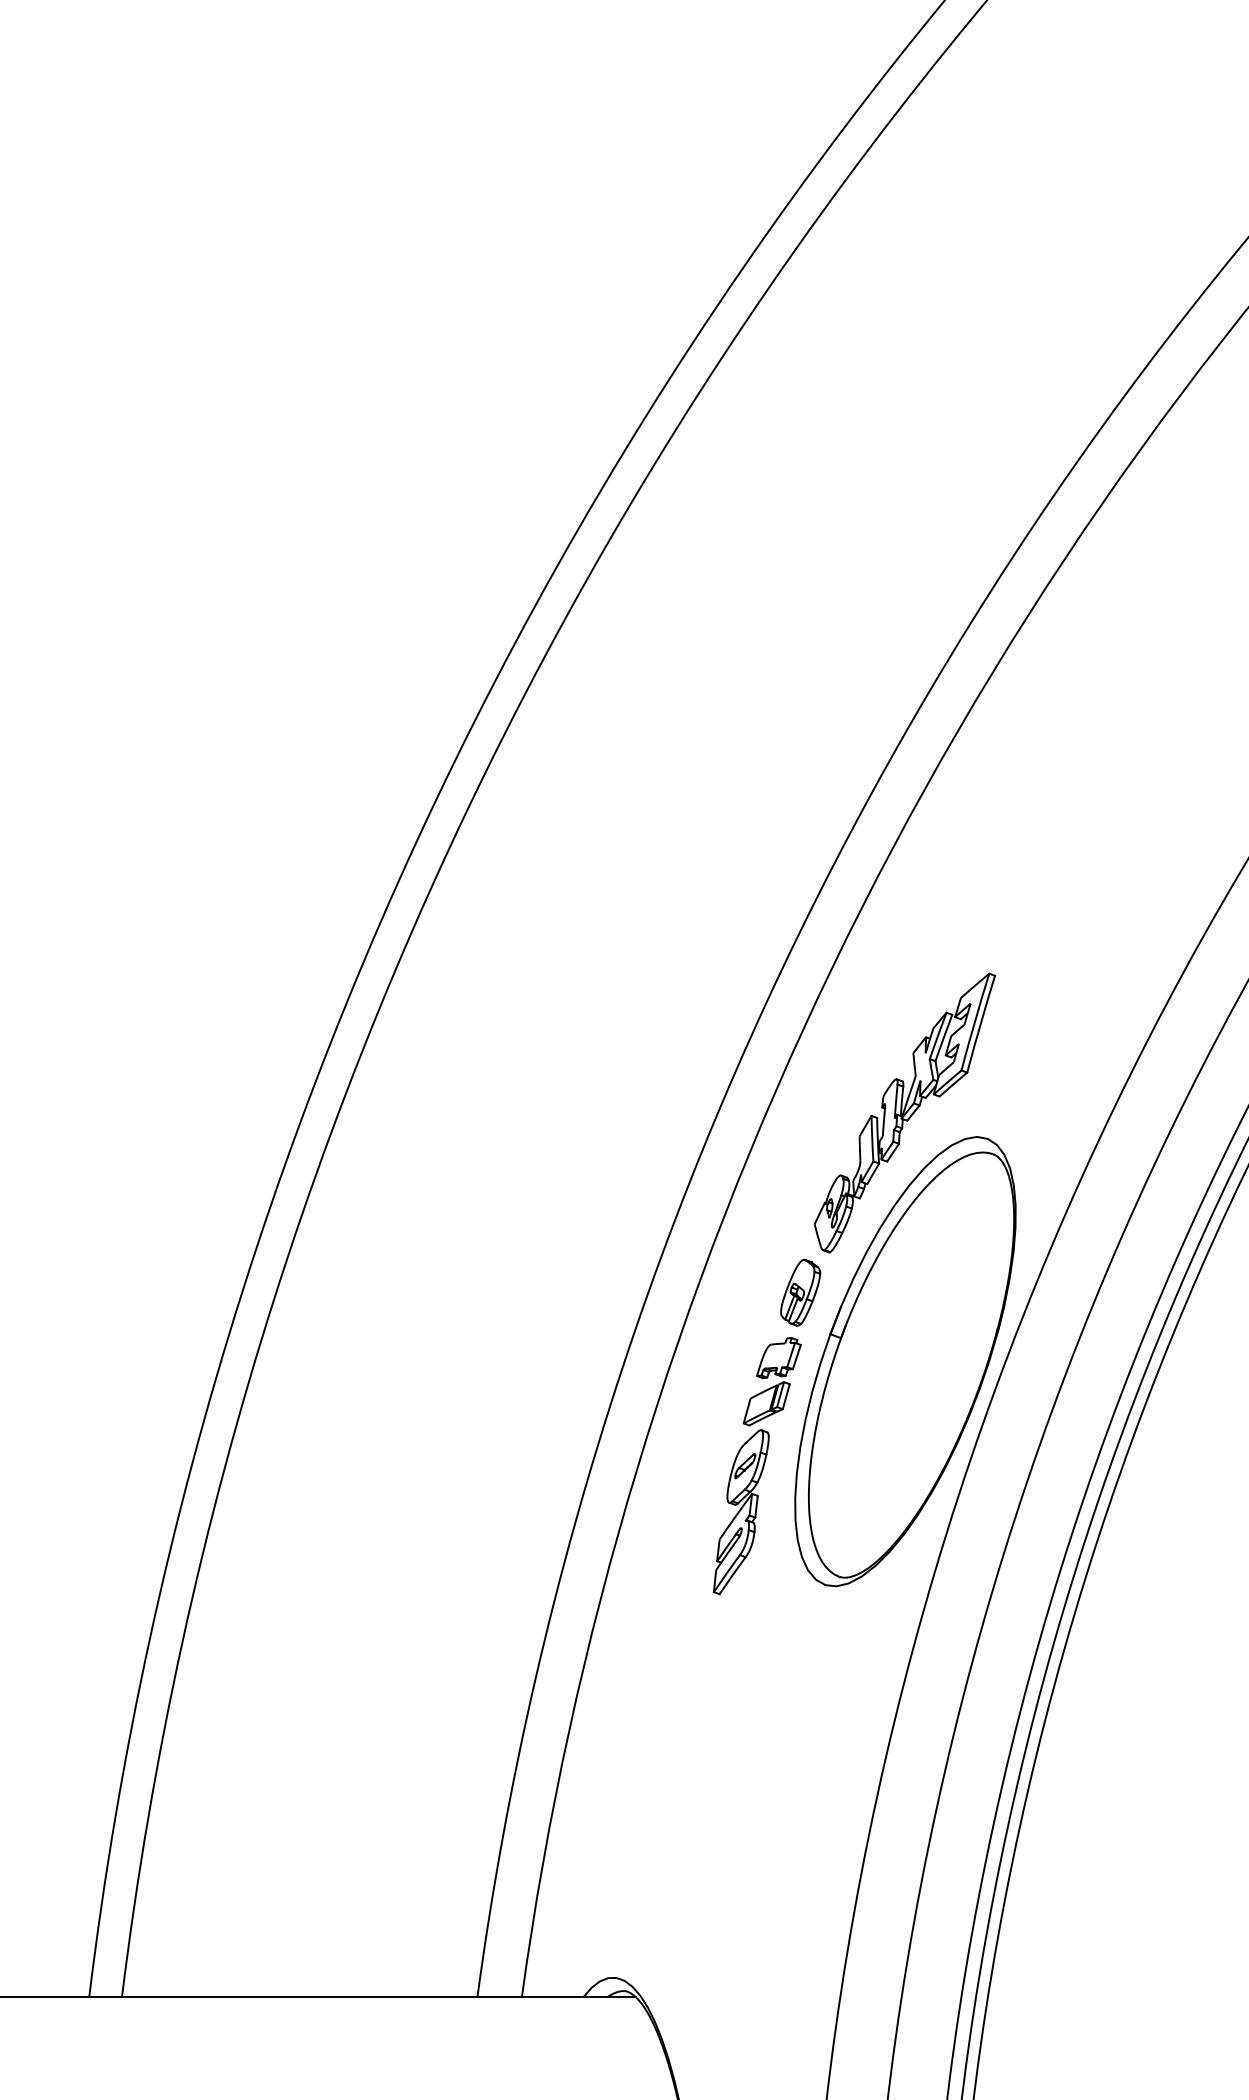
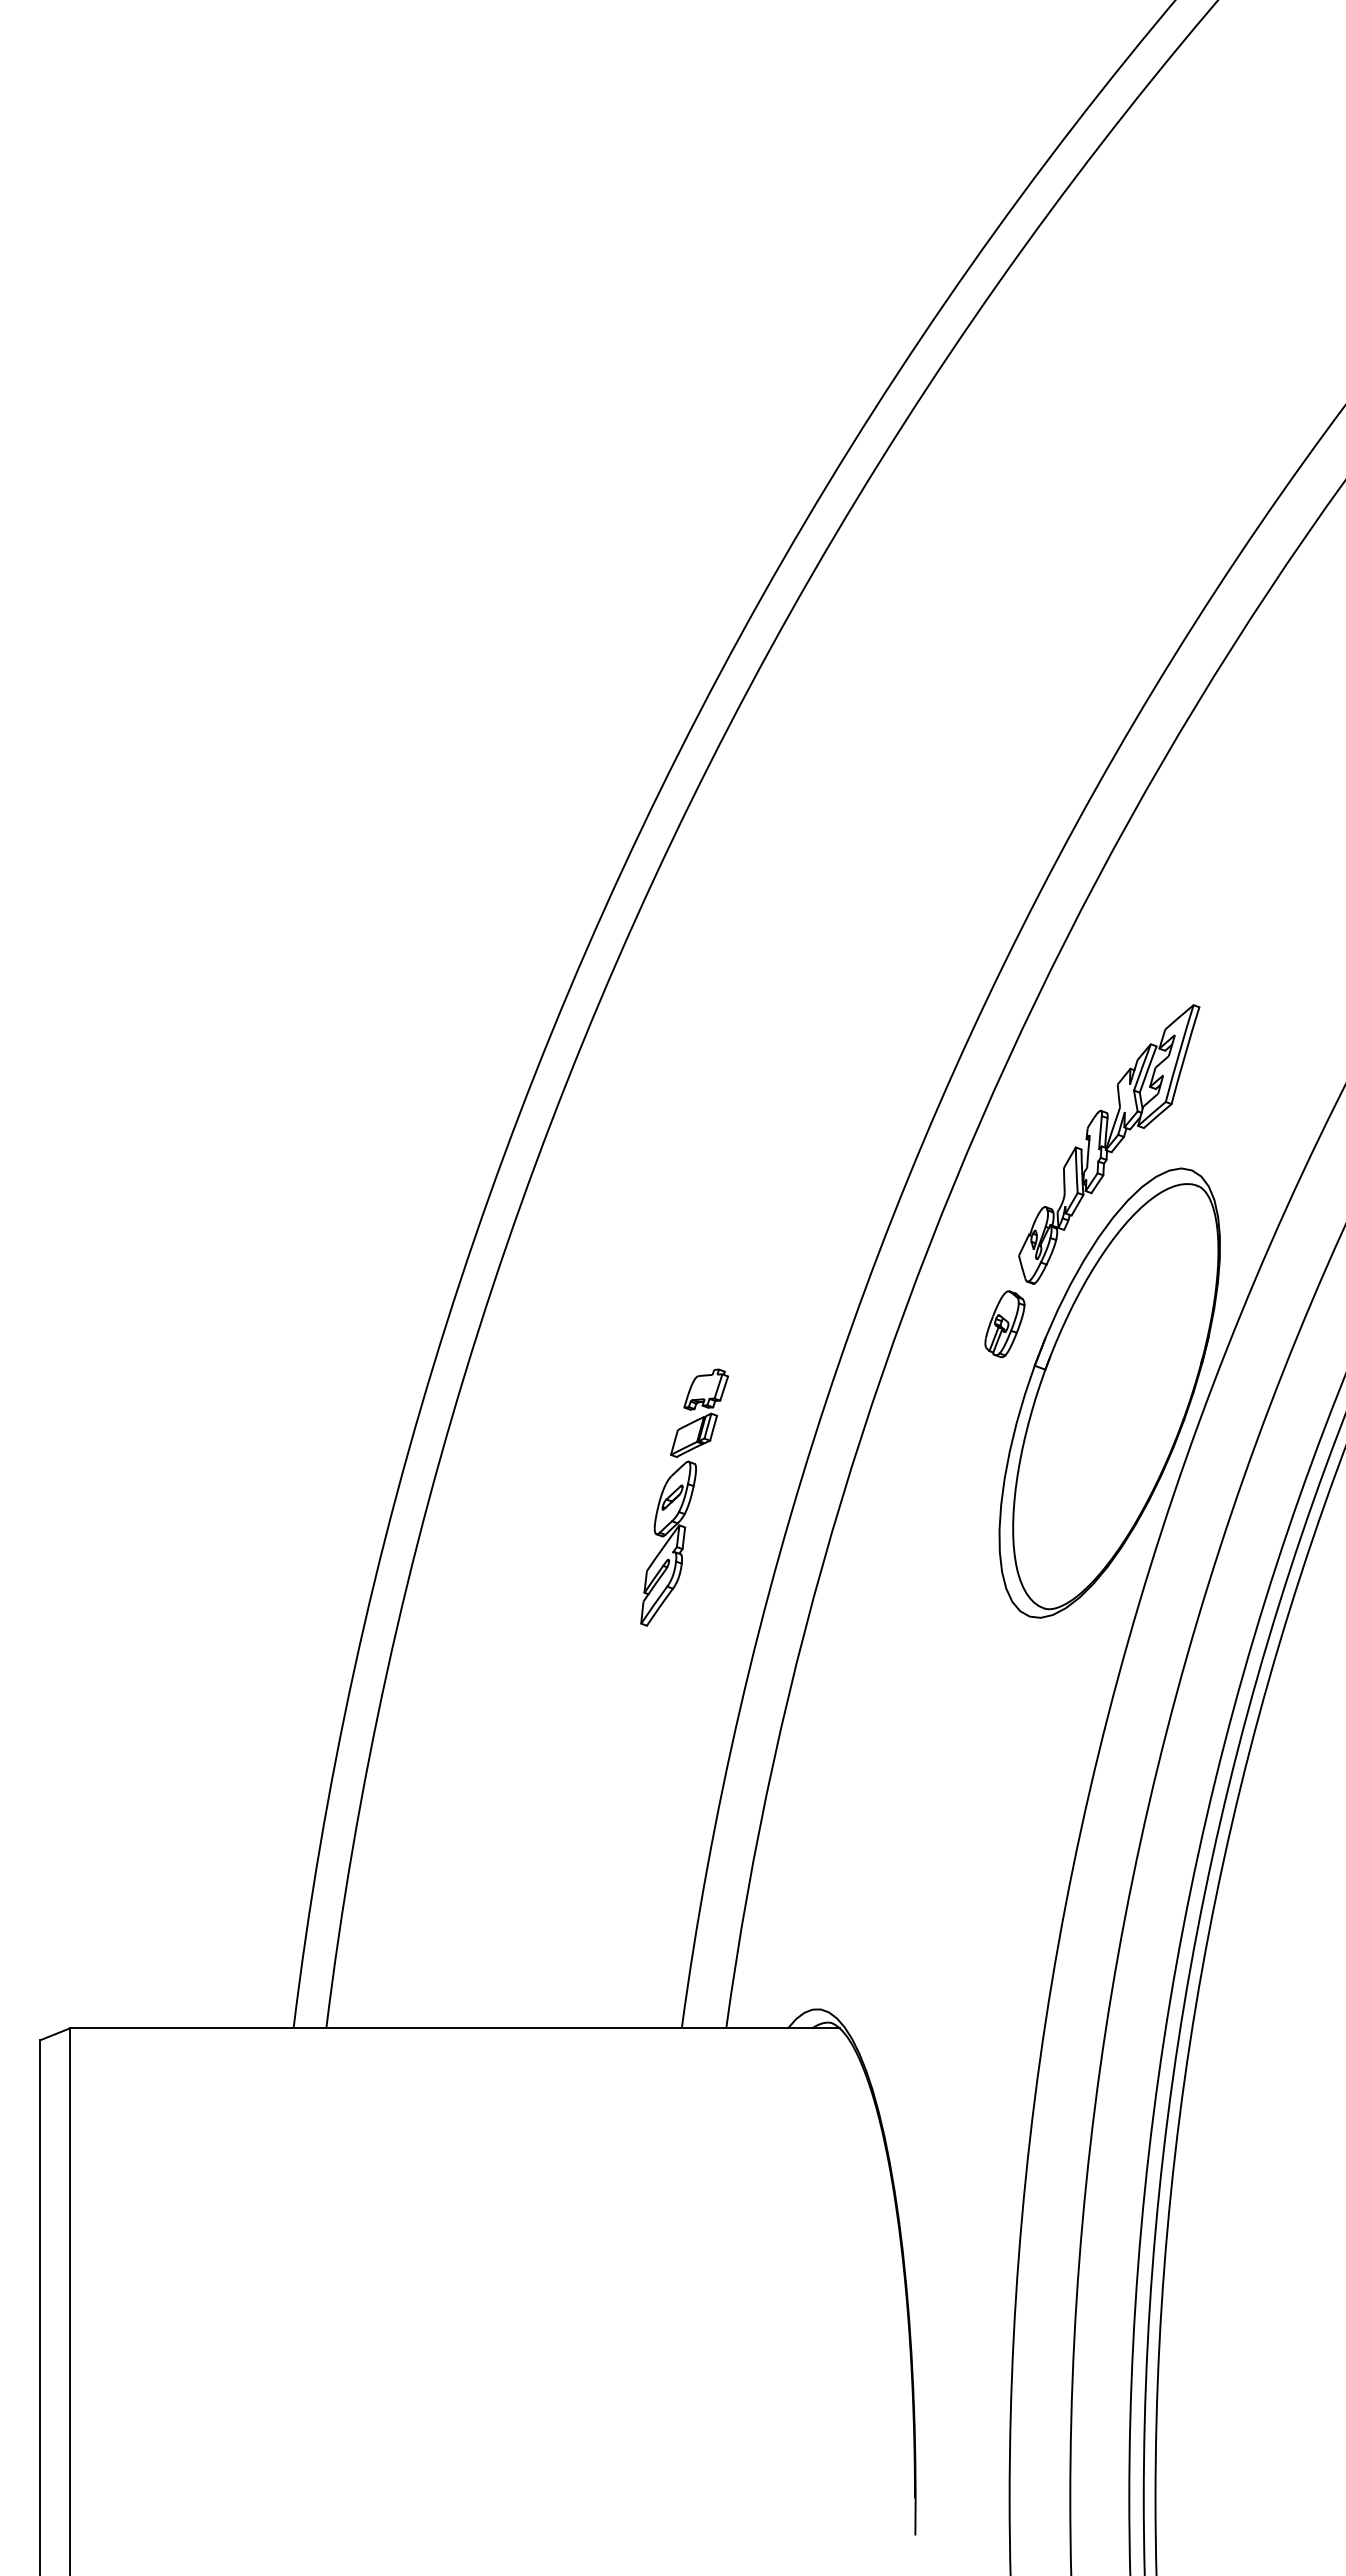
part: (757, 1465) -> (684, 1497), moved

